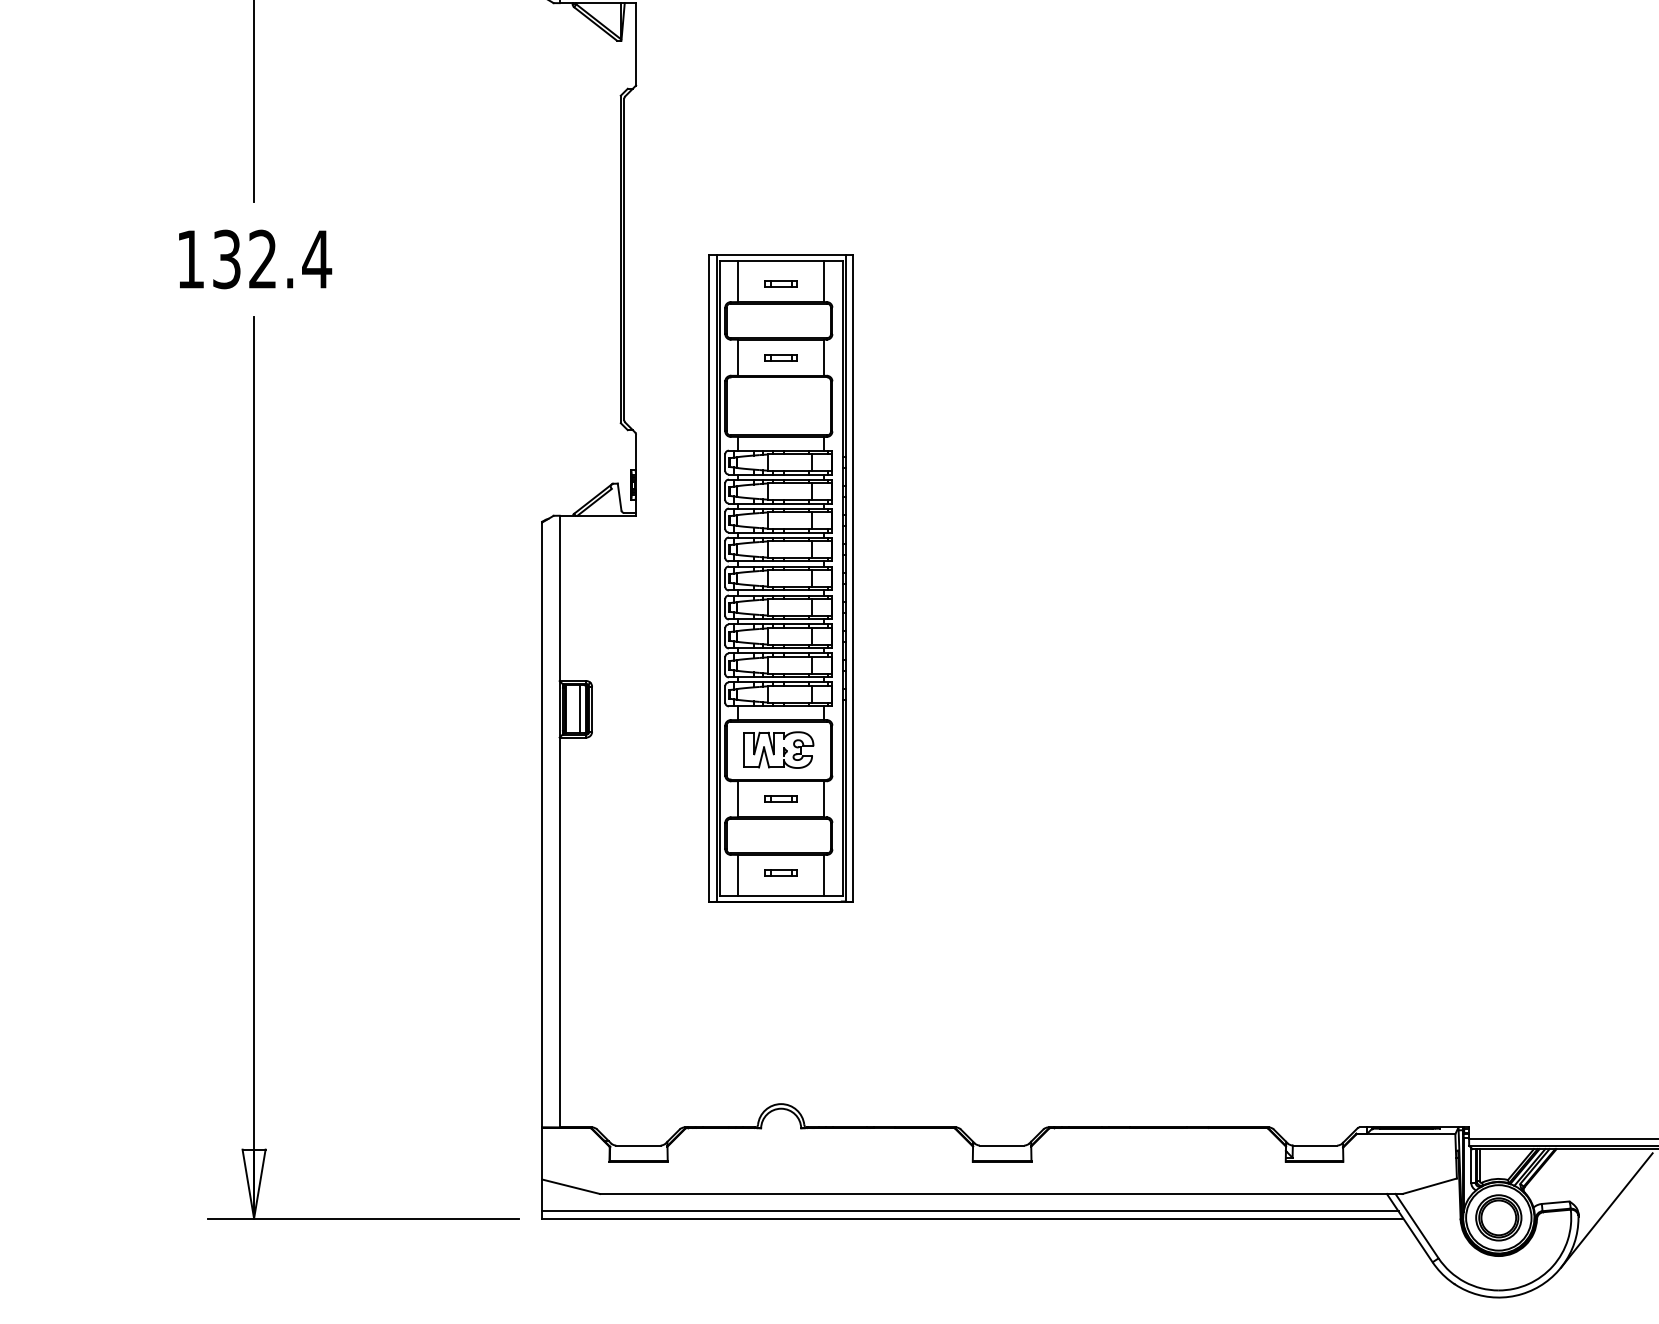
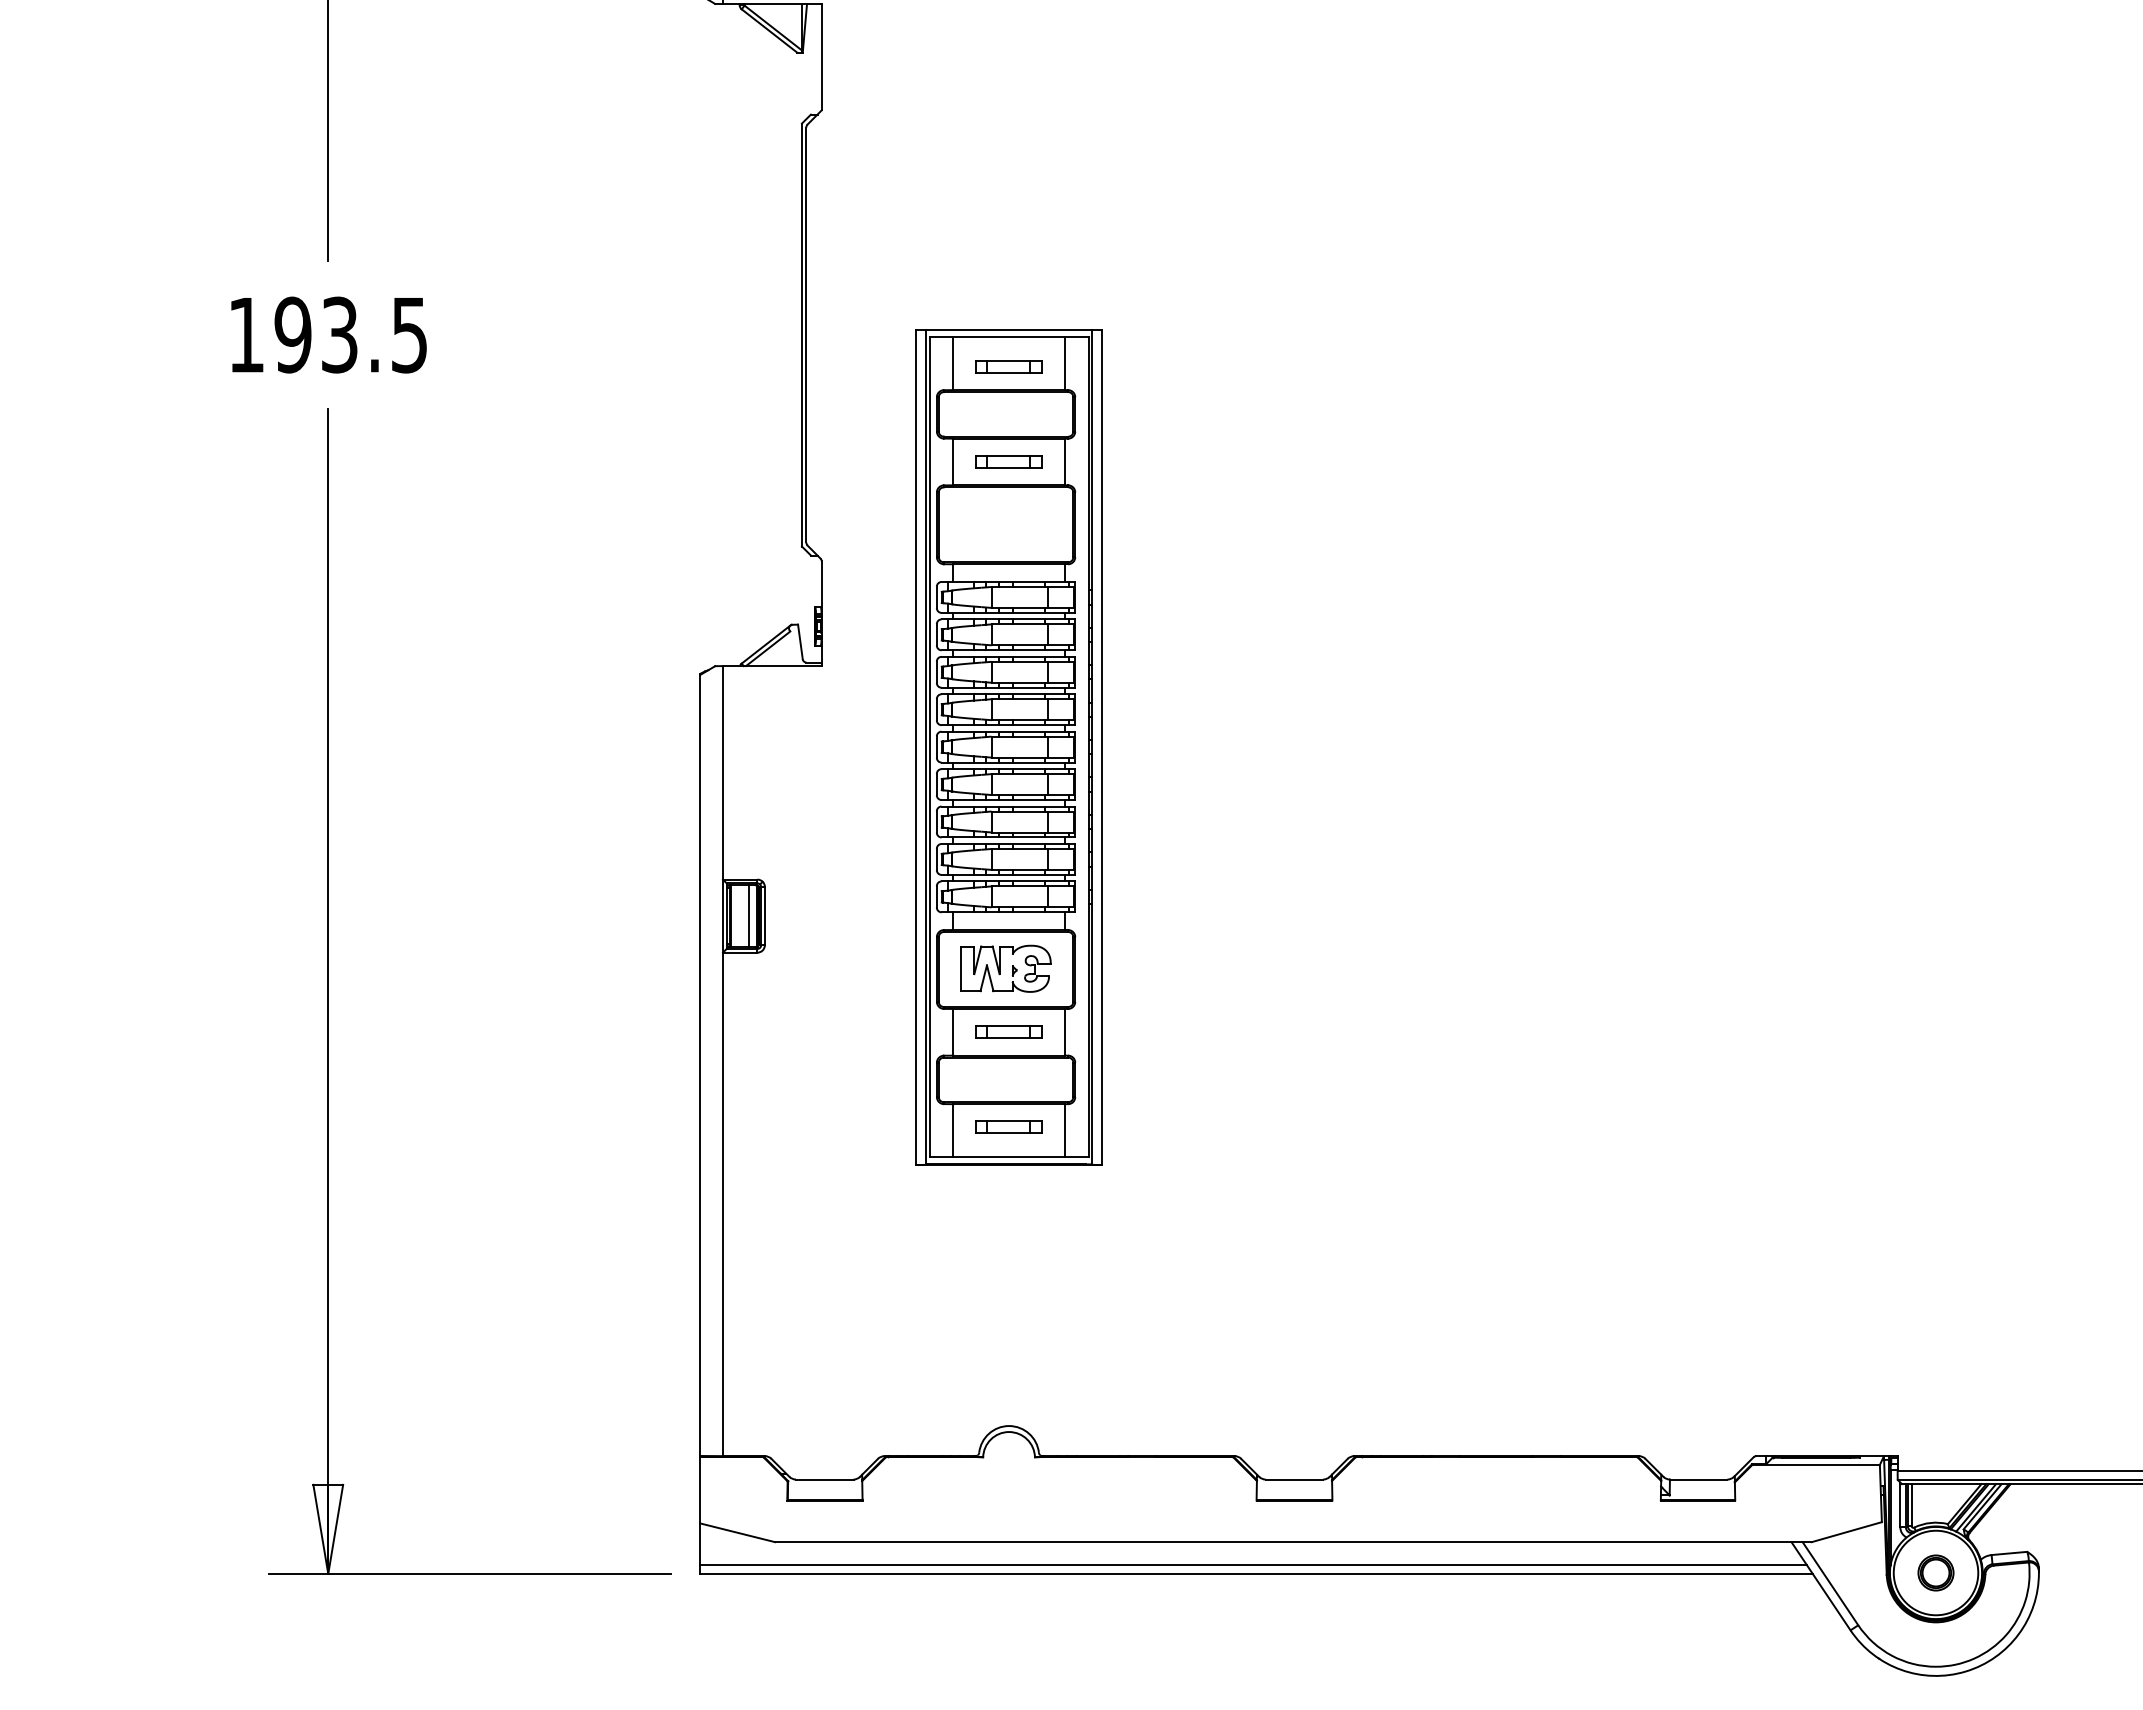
text: (272, 259) -> (351, 334), 132.4 -> 193.5
part: (781, 283) -> (1009, 366), size x1.6
part: (781, 357) -> (1009, 461), size x1.6
part: (781, 799) -> (1009, 1032), size x1.6
part: (781, 872) -> (1009, 1127), size x1.6
line: (1606, 1210) -> (2075, 1563), removed
part: (1498, 1217) -> (1935, 1572), size x0.6

